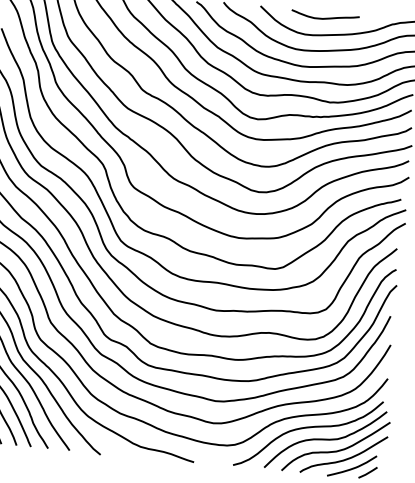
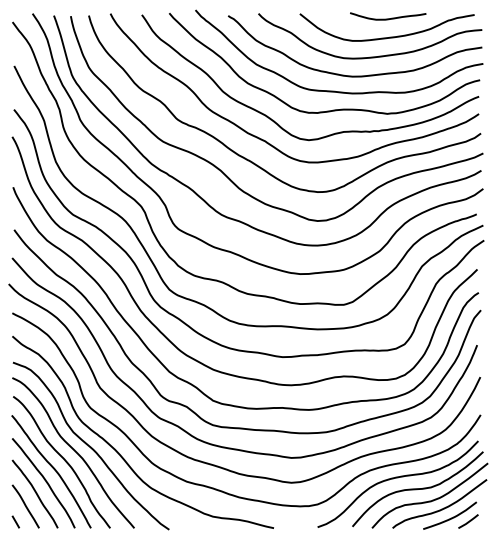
curve: (325, 18) -> (388, 18), moved

